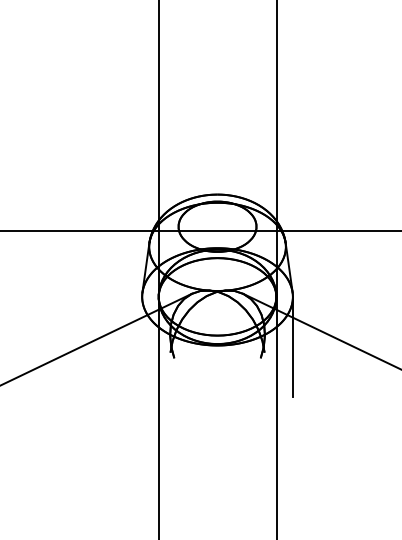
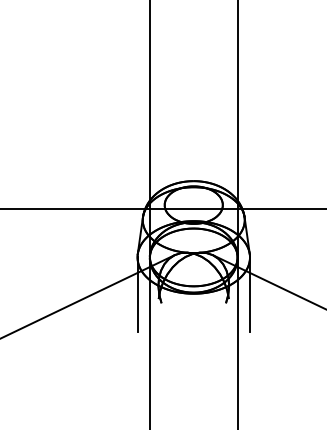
line: (142, 346) -> (137, 294), added

